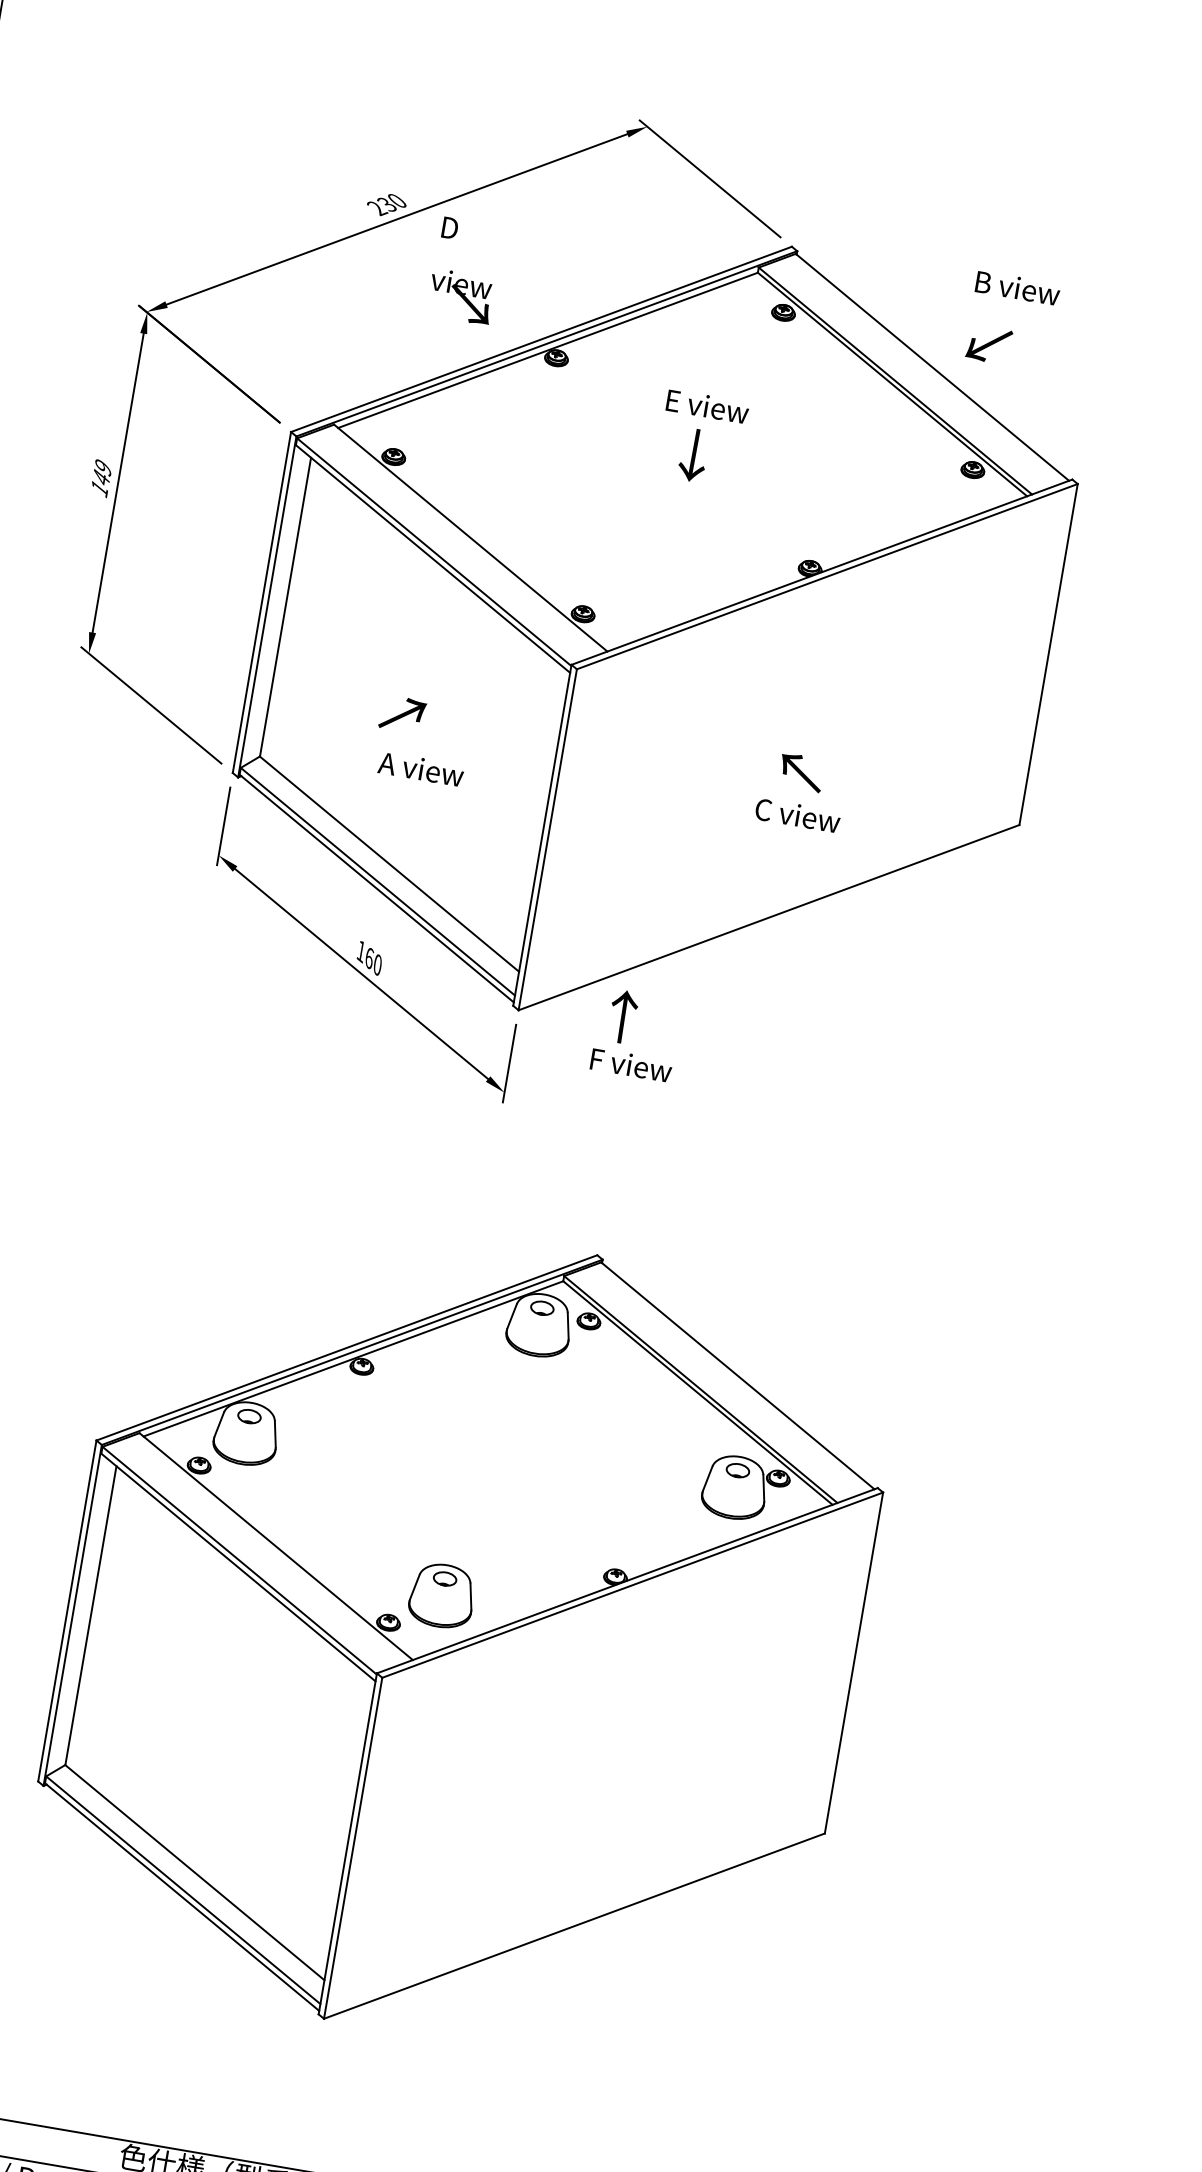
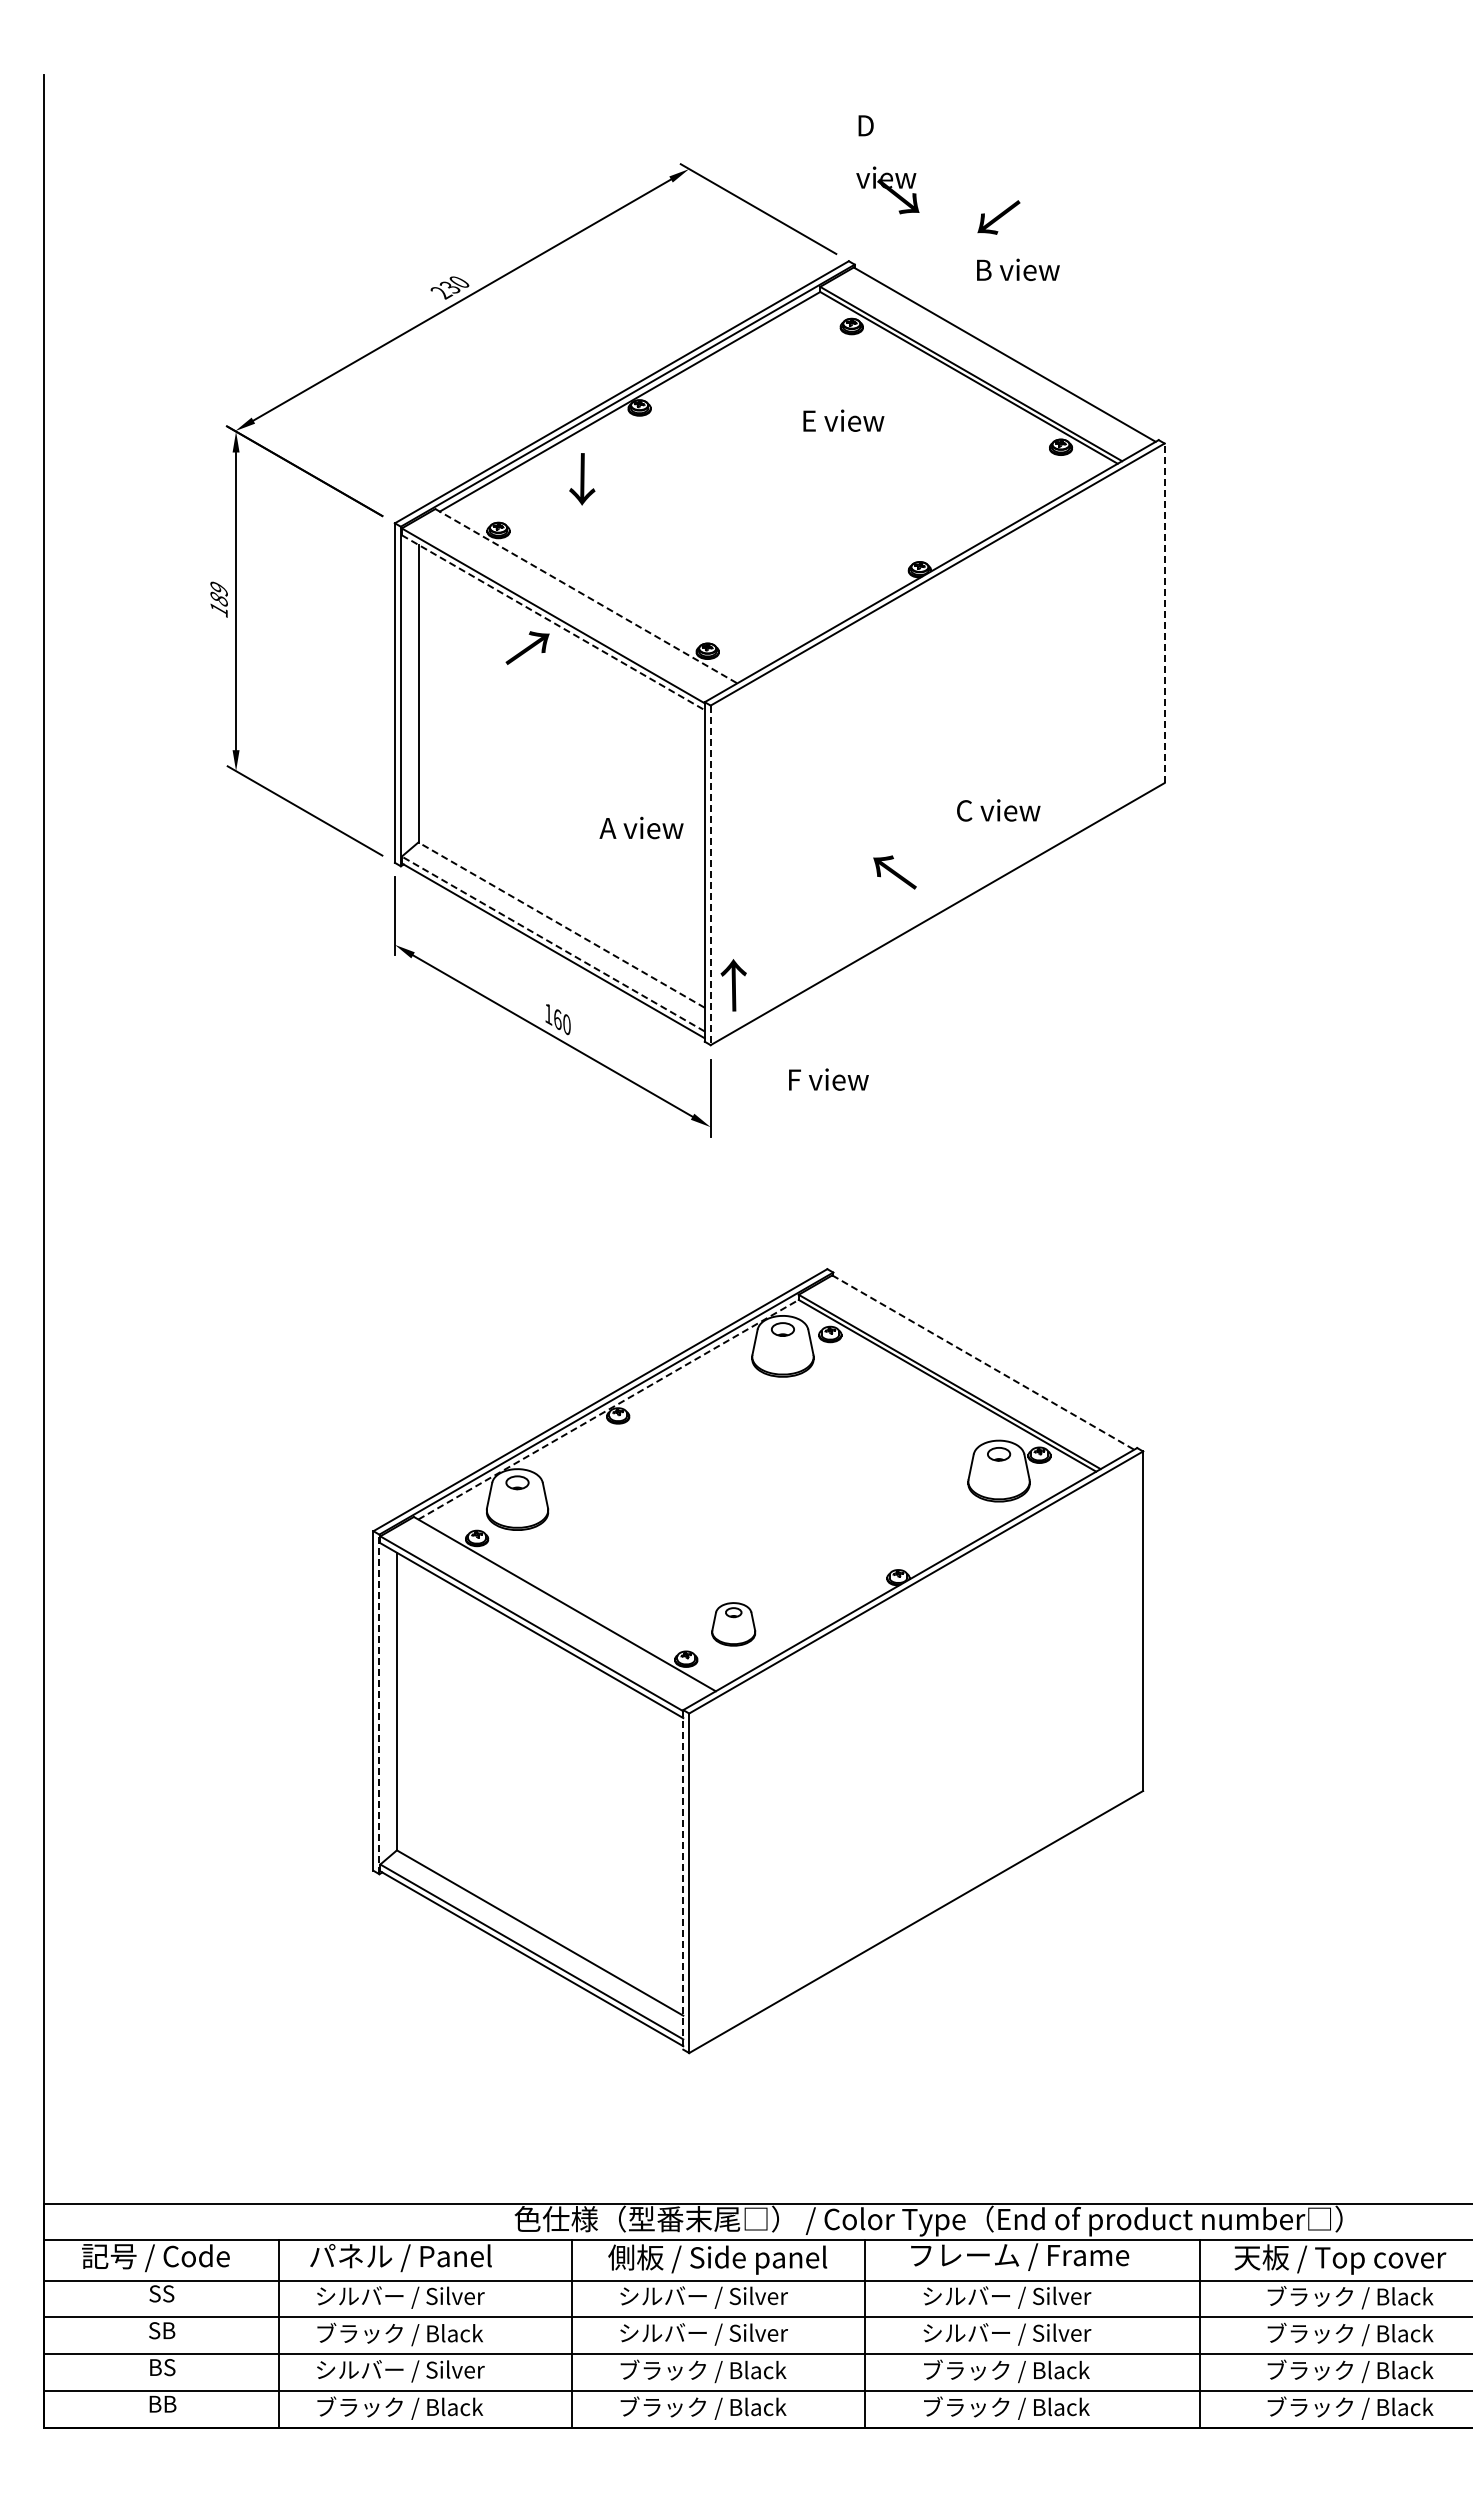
text: (464, 270) -> (887, 164), moved
text: (1018, 287) -> (1018, 269), moved
text: (988, 344) -> (998, 217), moved
text: (707, 406) -> (843, 420), moved
text: (693, 455) -> (582, 479), moved
text: (100, 477) -> (218, 598), 149 -> 189
line: (470, 538) -> (586, 596), solid -> dashed
line: (433, 558) -> (553, 622), solid -> dashed
line: (1048, 654) -> (1164, 613), solid -> dashed
text: (402, 713) -> (527, 647), moved
text: (421, 768) -> (641, 827), moved
text: (800, 772) -> (894, 872), moved
text: (797, 815) -> (998, 810), moved
line: (547, 839) -> (710, 875), solid -> dashed
line: (389, 863) -> (561, 924), solid -> dashed
line: (378, 882) -> (553, 944), solid -> dashed
text: (622, 1017) -> (733, 985), moved
line: (353, 1358) -> (608, 1409), solid -> dashed
line: (738, 1375) -> (983, 1362), solid -> dashed
part: (442, 1596) -> (733, 1624), size x0.7
line: (72, 1615) -> (379, 1704), solid -> dashed
line: (348, 1843) -> (683, 1879), solid -> dashed

